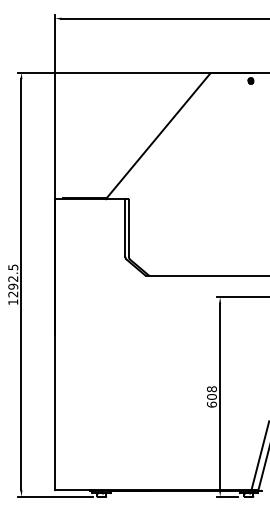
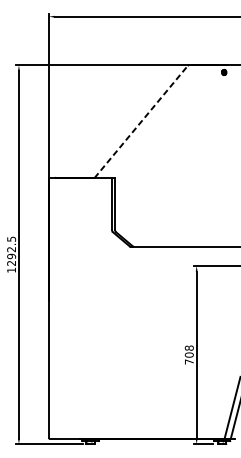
line: (158, 136) -> (141, 122), solid -> dashed
text: (211, 404) -> (188, 361), 608 -> 708

